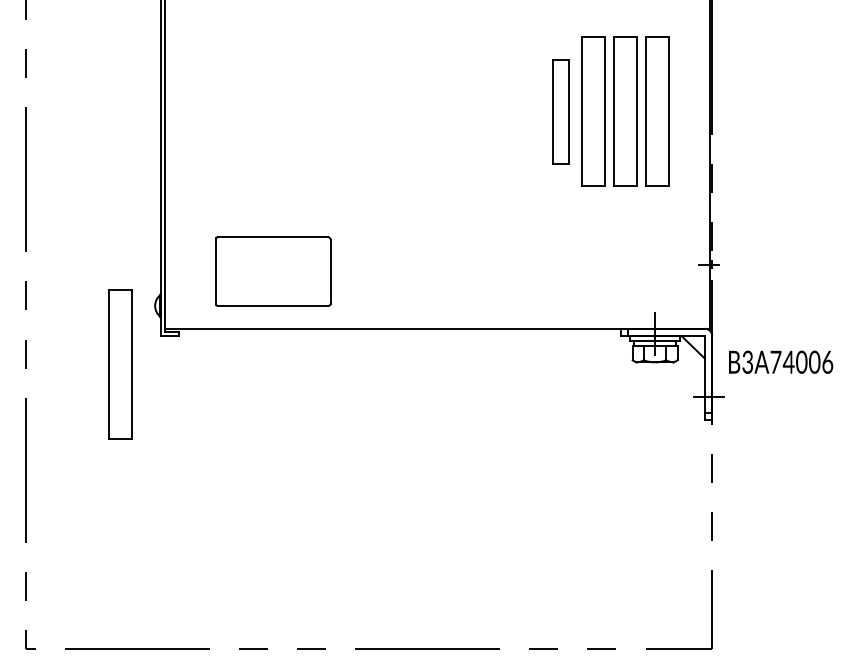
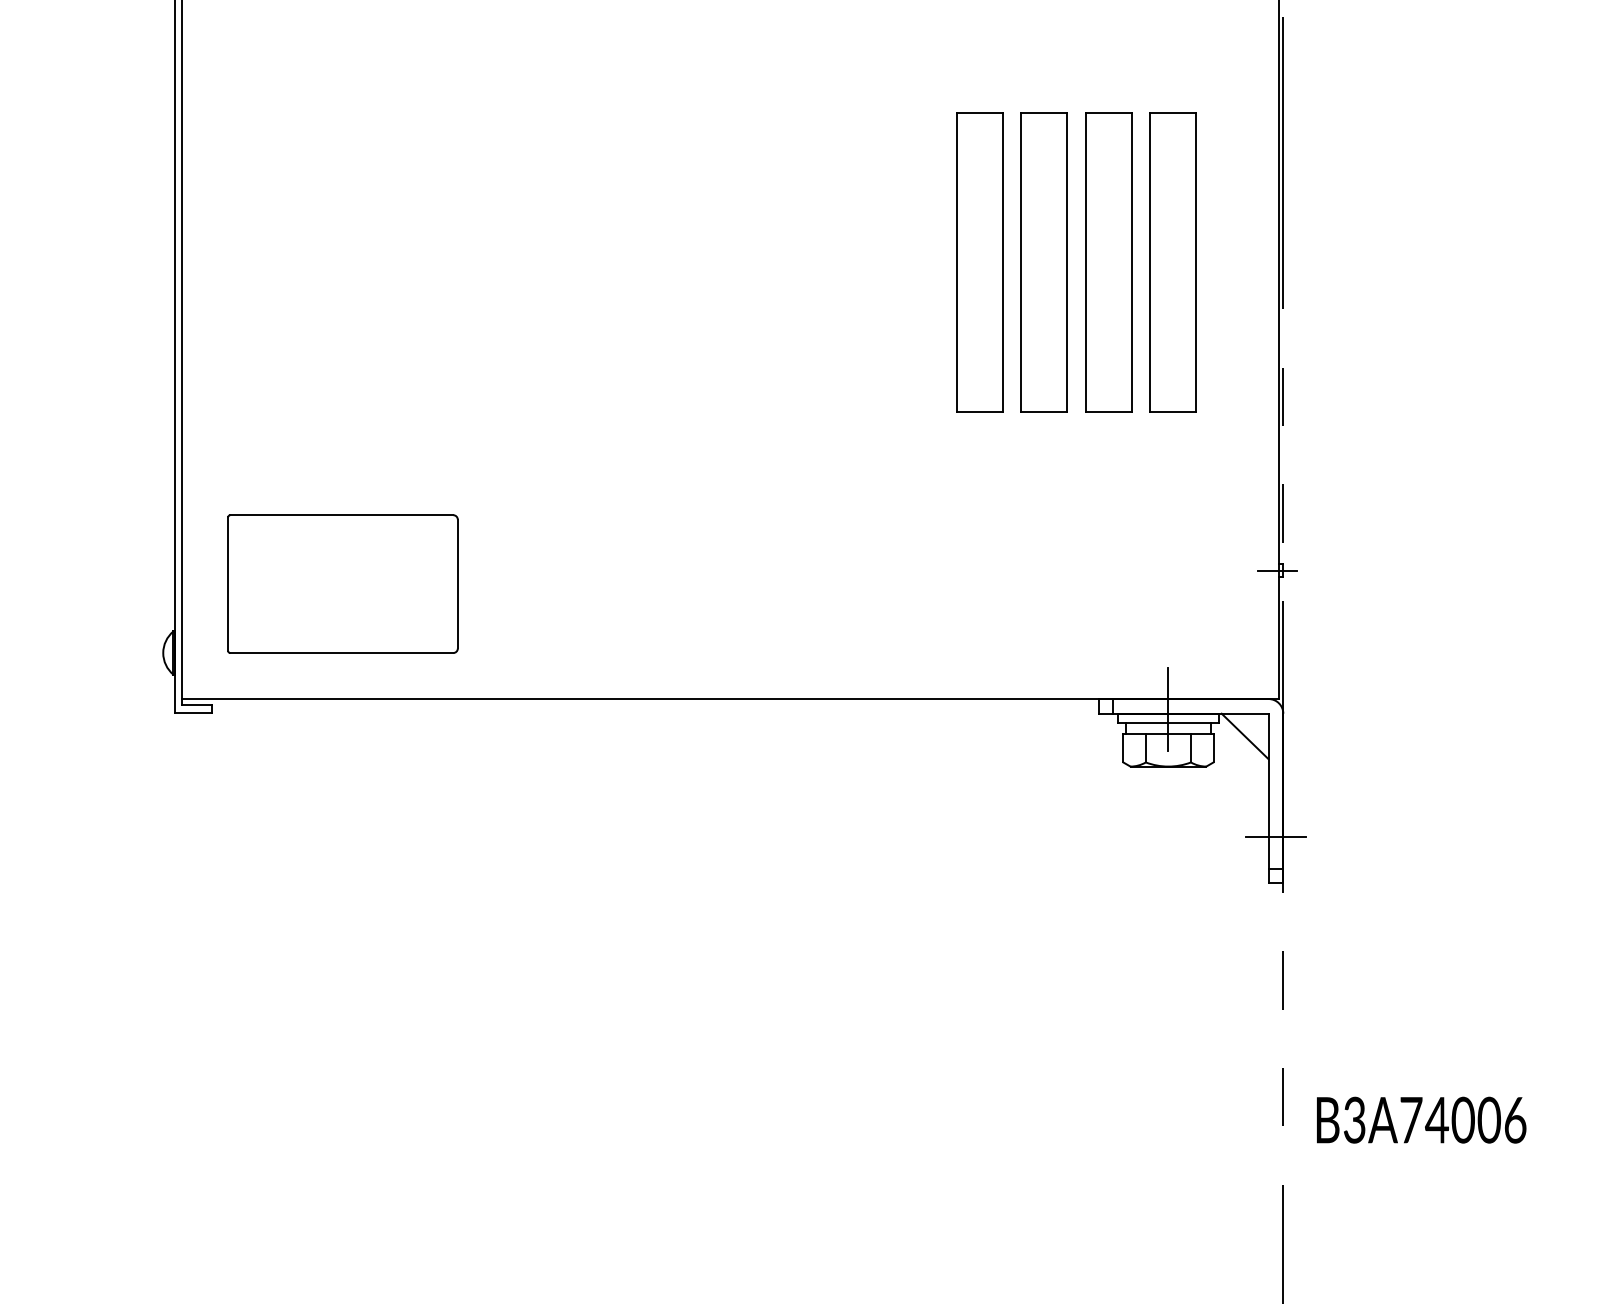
part: (561, 111) -> (980, 262), size x1.43
part: (273, 271) -> (342, 583), moved
text: (781, 361) -> (1422, 1118), moved
part: (120, 364) -> (93, 770), removed

